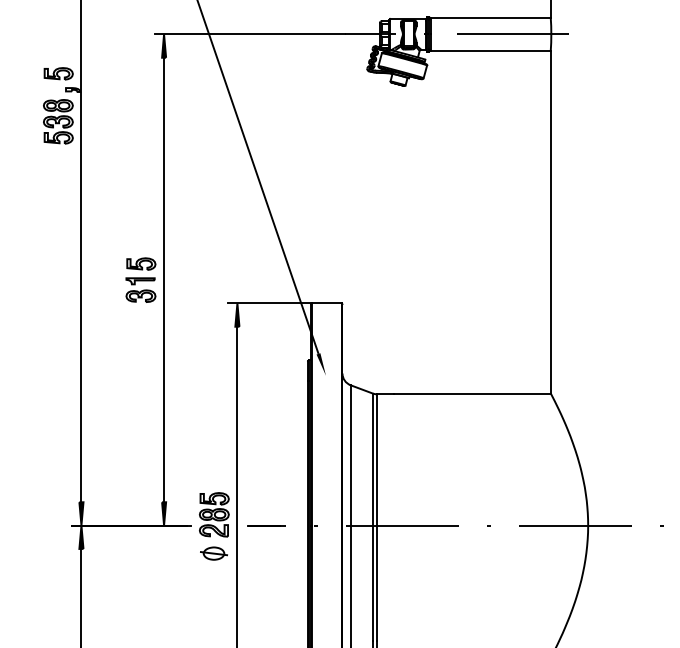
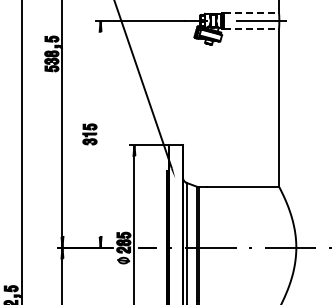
line: (491, 18) -> (251, 13), solid -> dashed
line: (491, 50) -> (251, 28), solid -> dashed
line: (163, 278) -> (100, 133), removed

